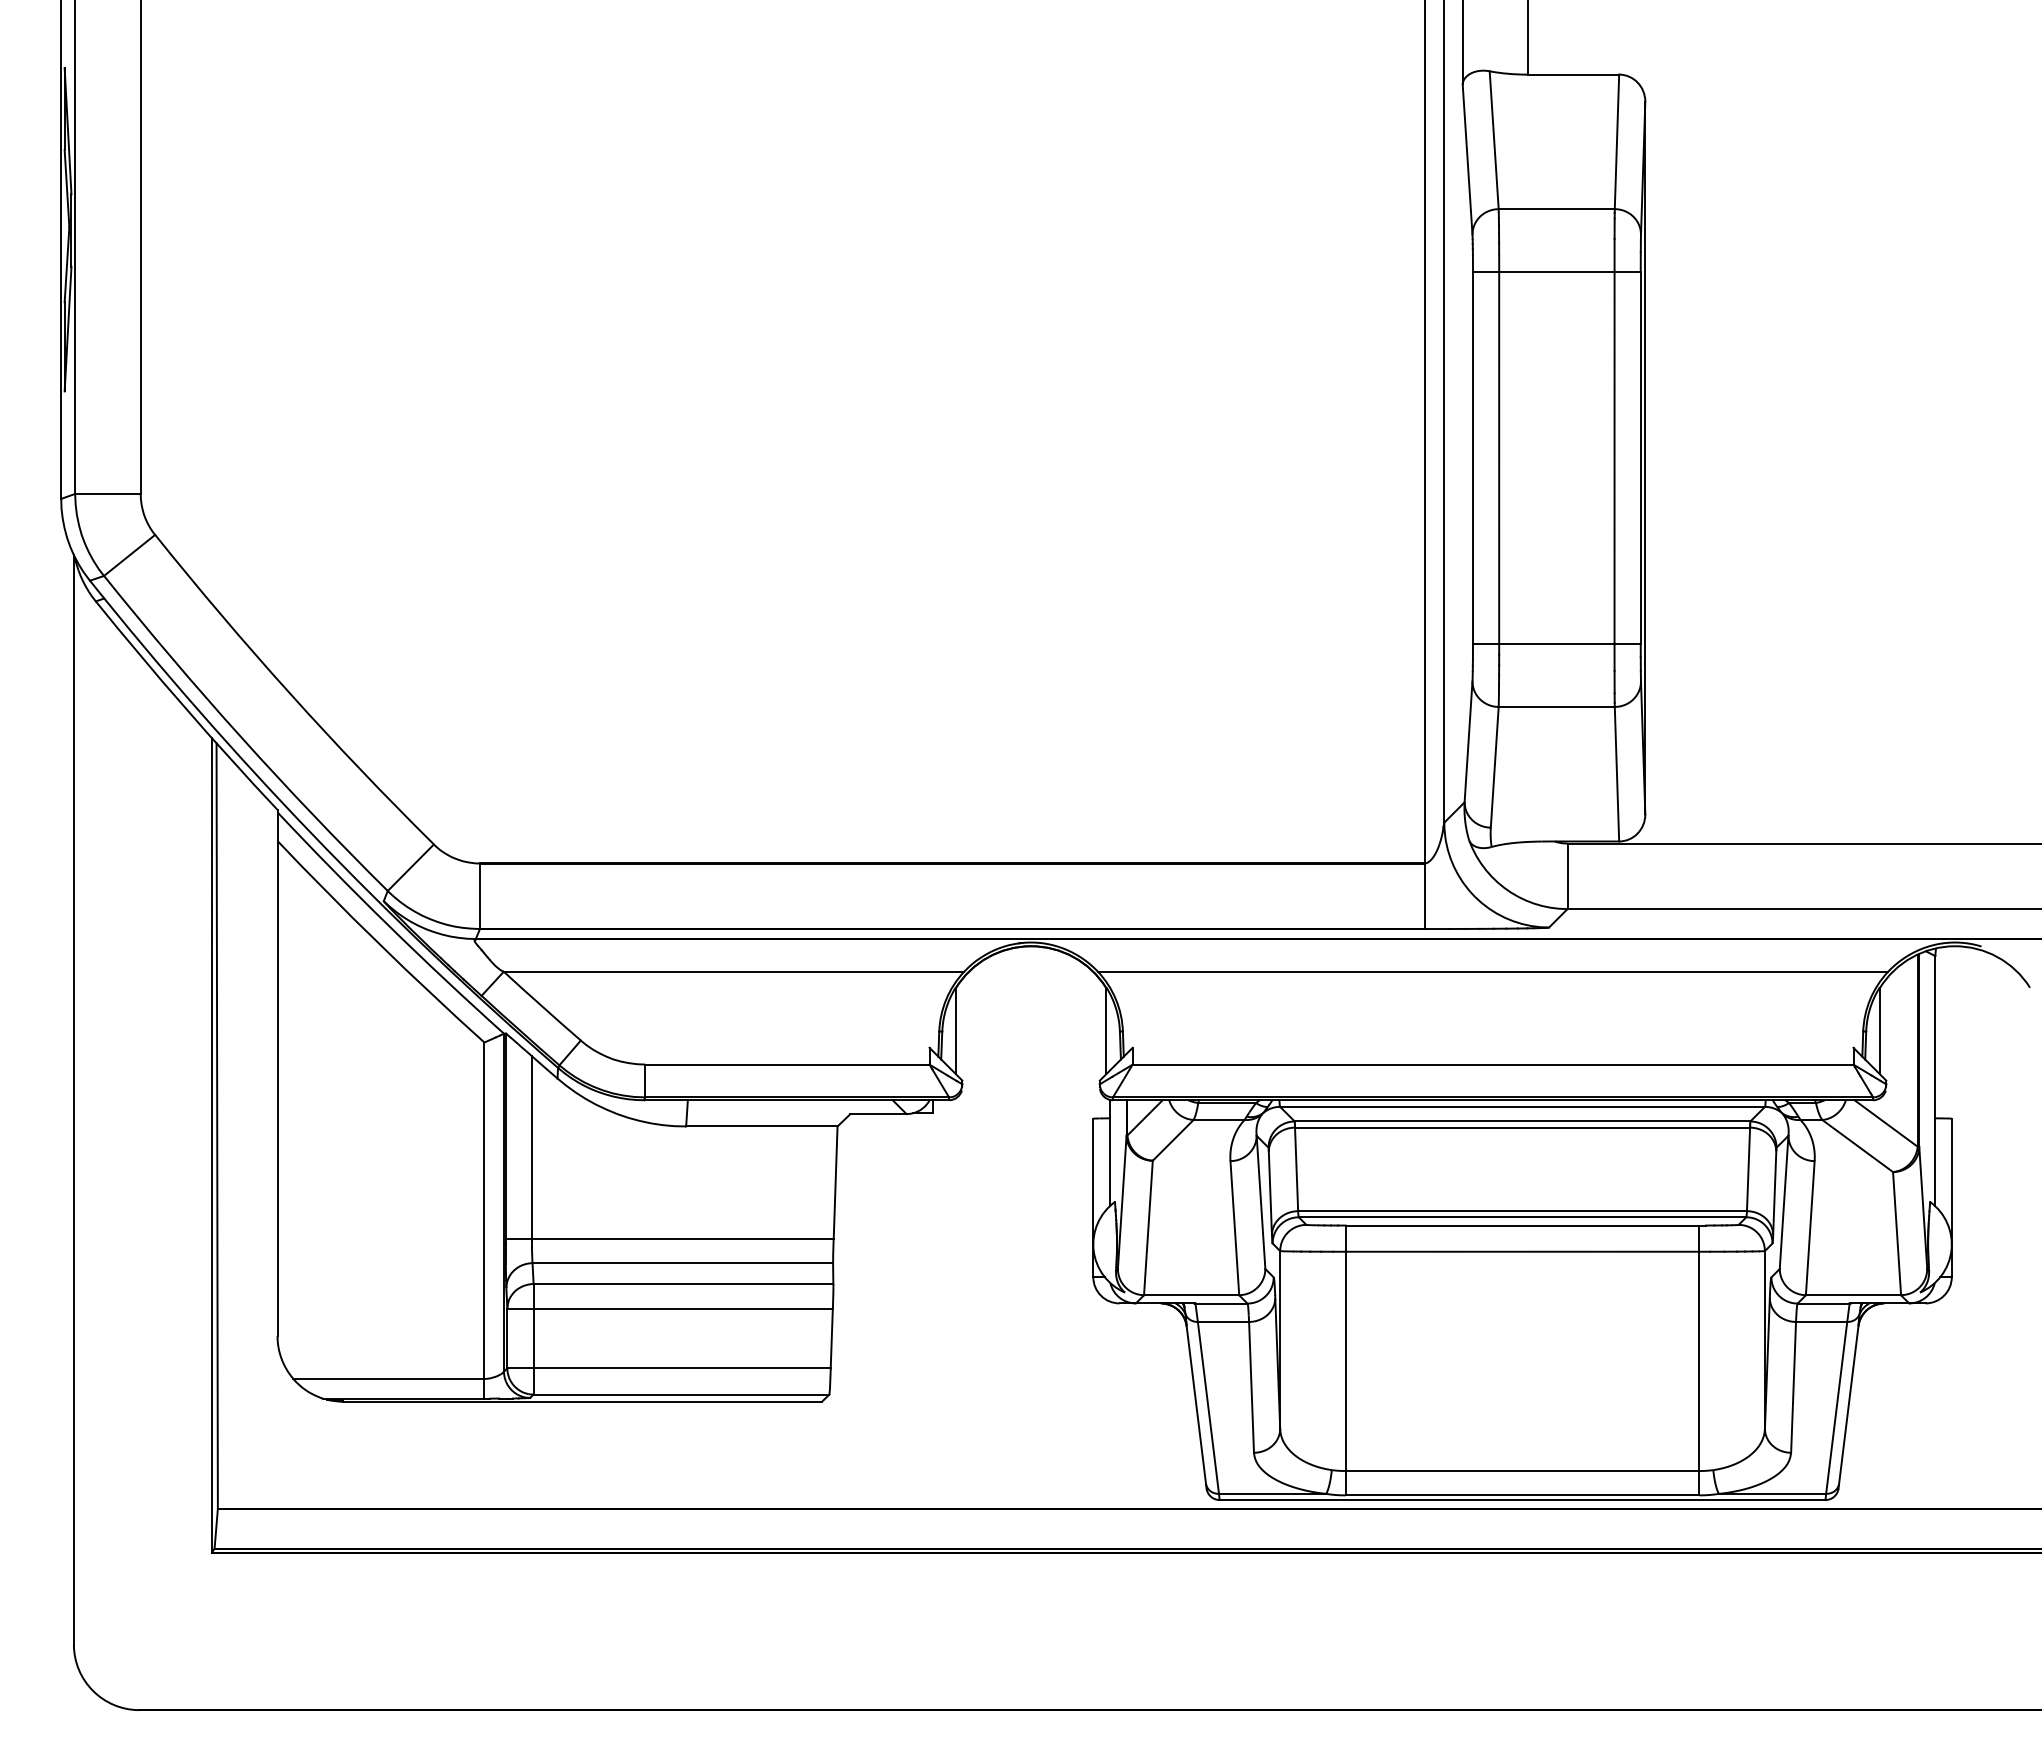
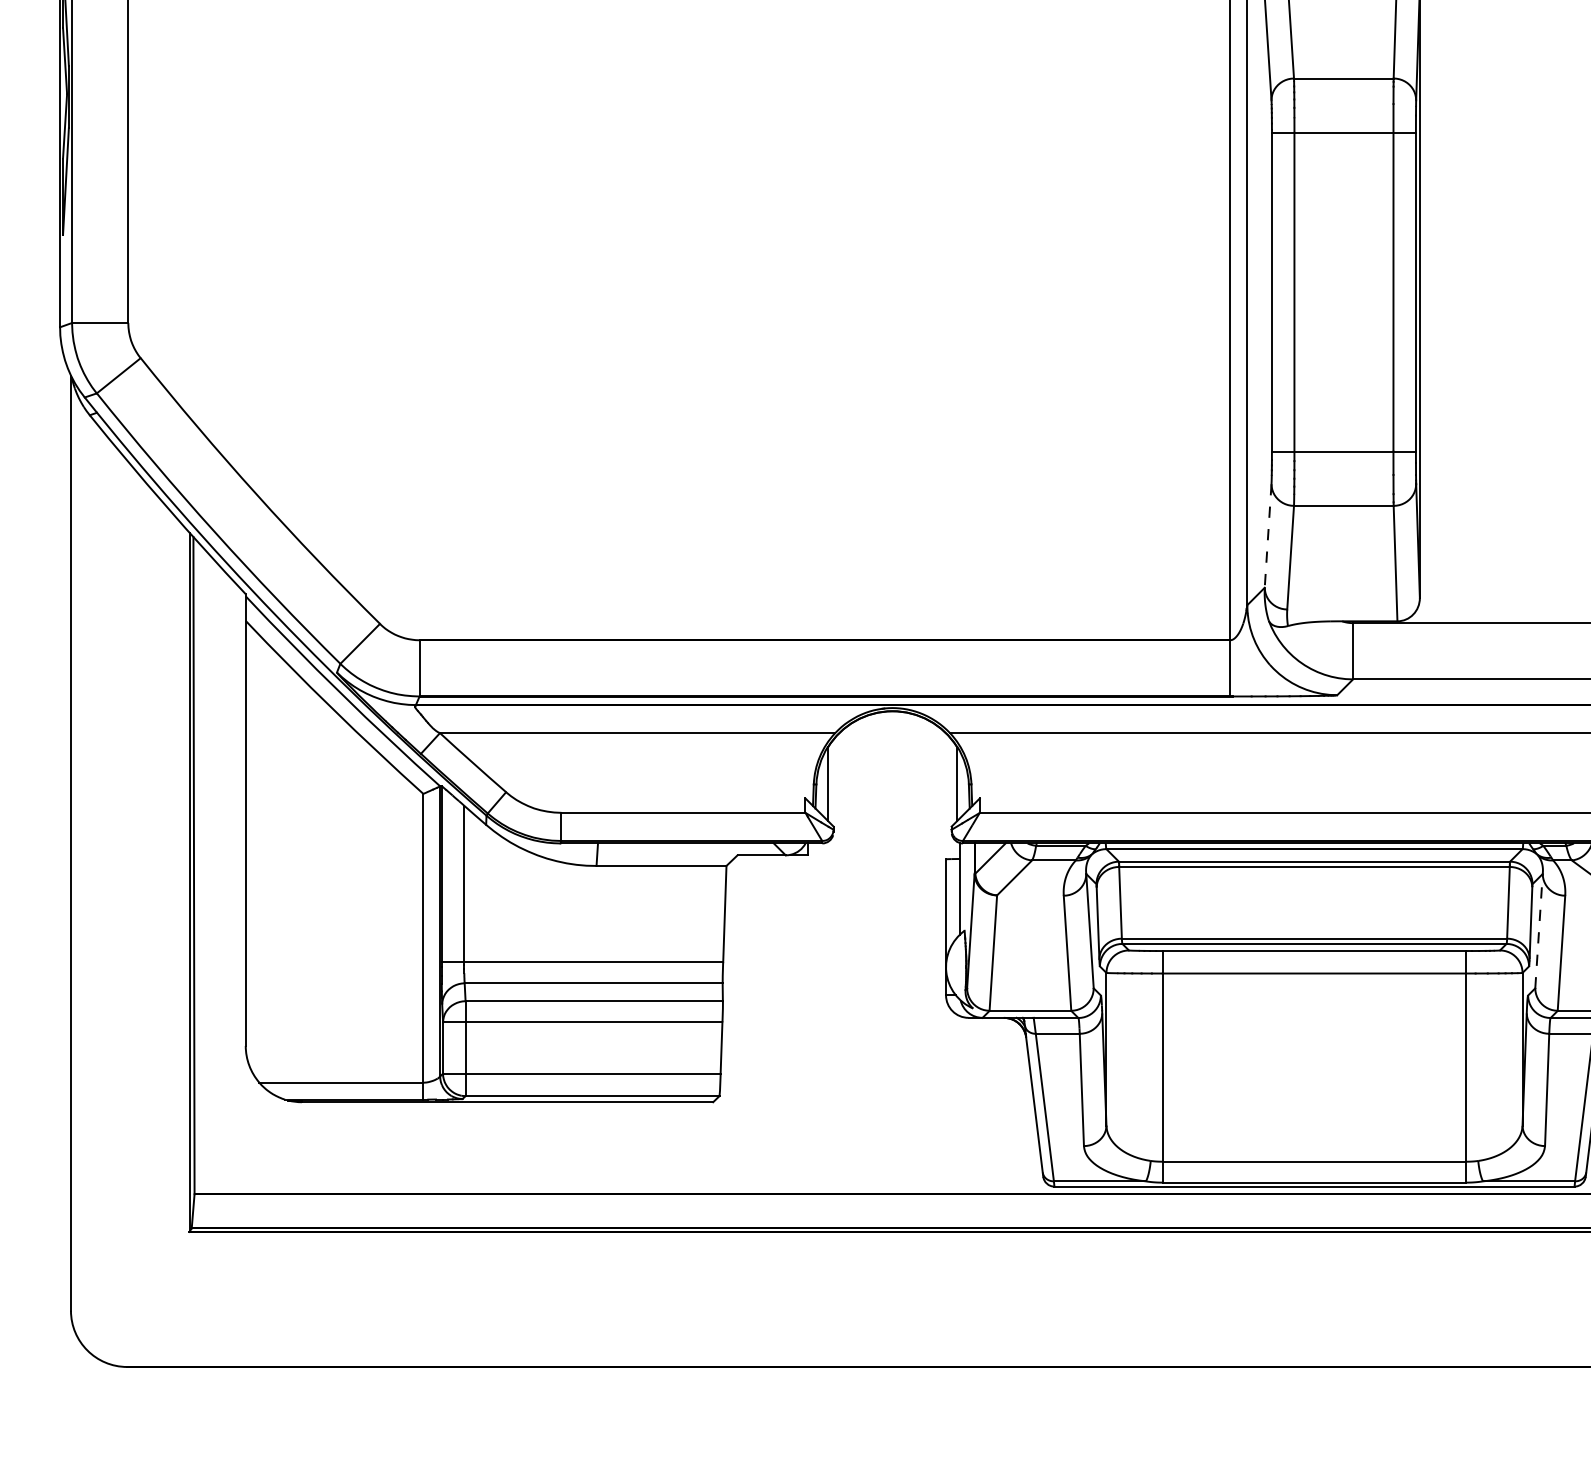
line: (1468, 742) -> (1268, 536), solid -> dashed
line: (1784, 1202) -> (1539, 931), solid -> dashed

